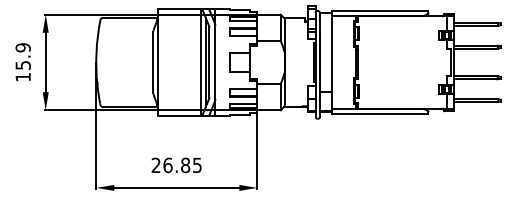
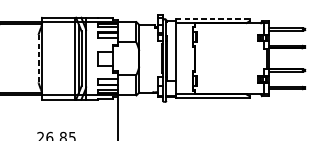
line: (380, 10) -> (212, 18), solid -> dashed
line: (153, 62) -> (38, 58), solid -> dashed

